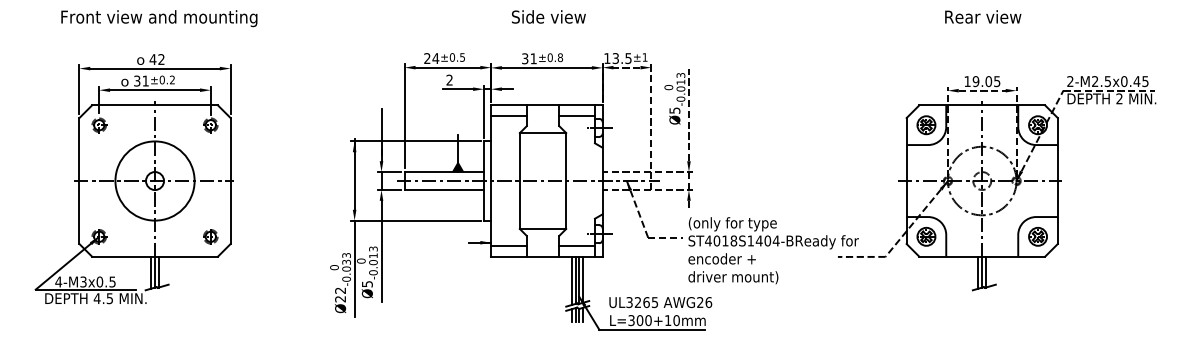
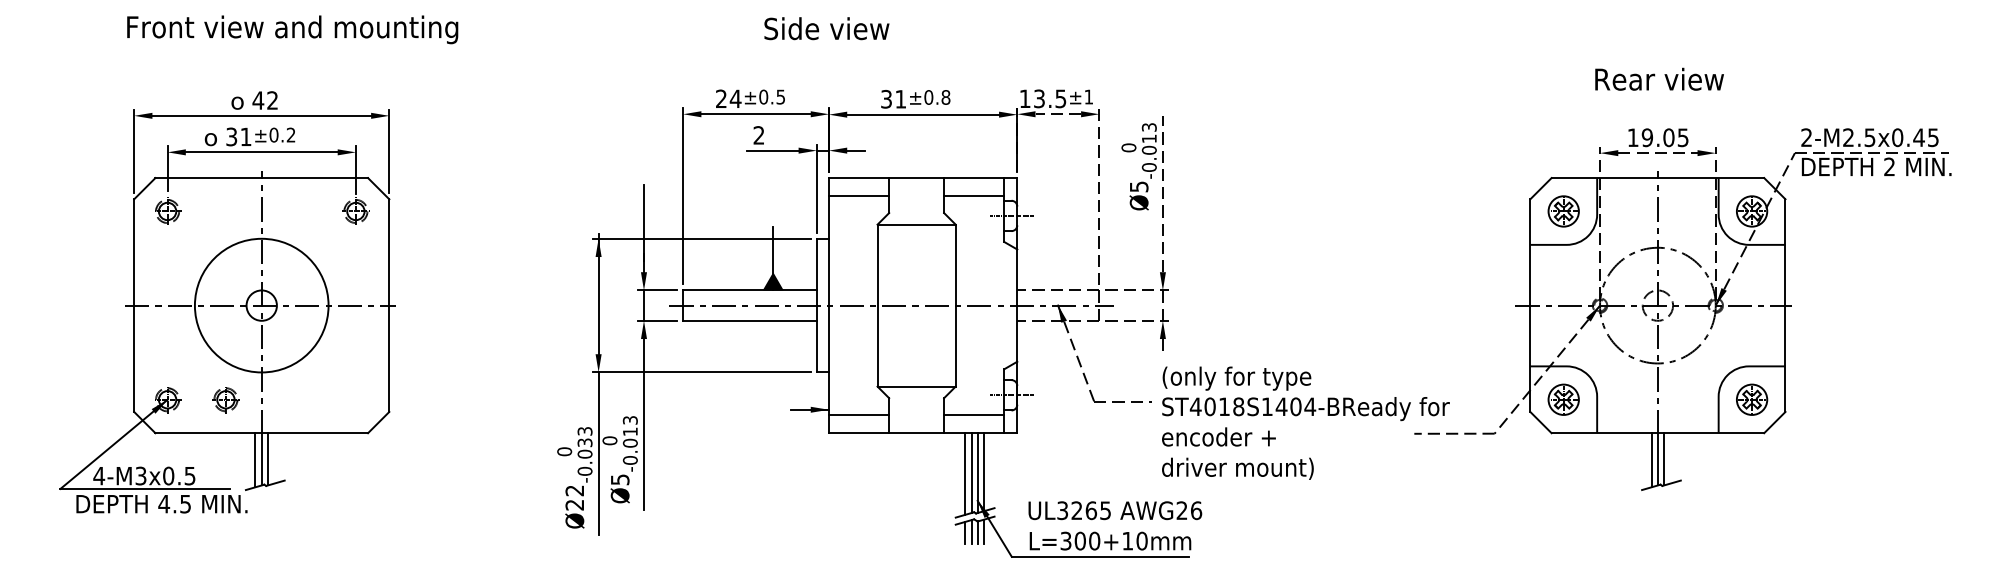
text: (548, 16) -> (826, 27), moved
text: (983, 16) -> (1660, 78), moved
text: (159, 18) -> (292, 29), moved
part: (210, 236) -> (225, 399), moved

